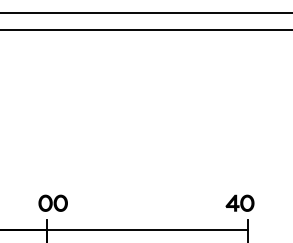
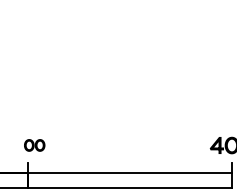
part: (52, 202) -> (34, 144), size x0.7

